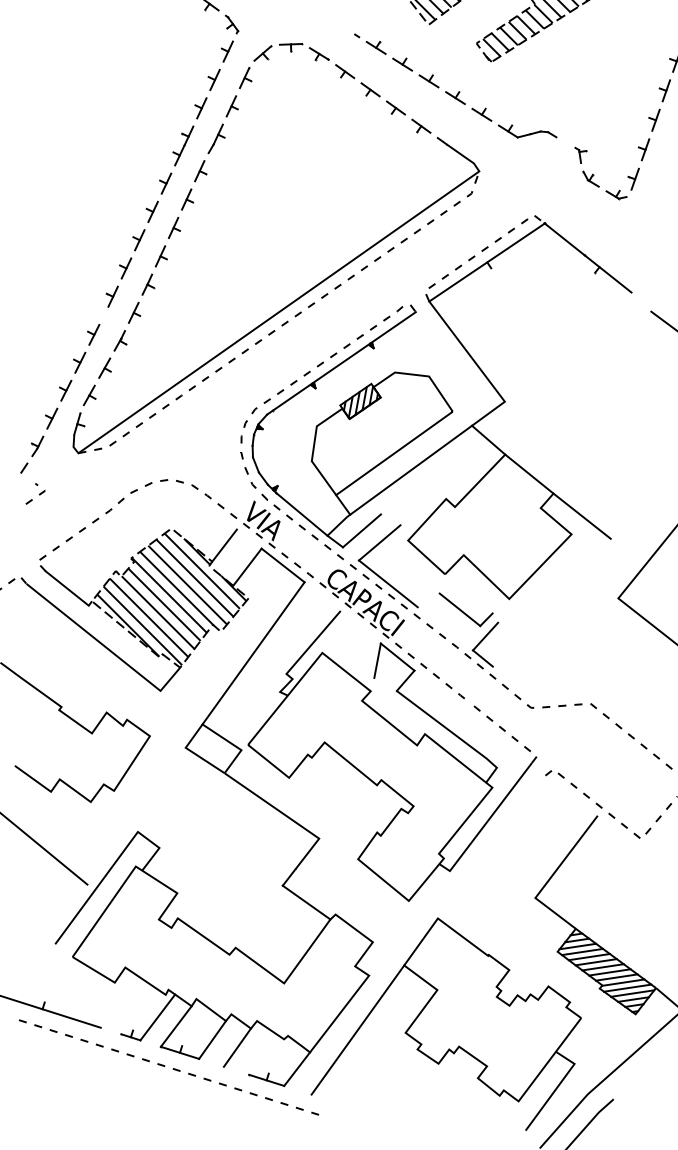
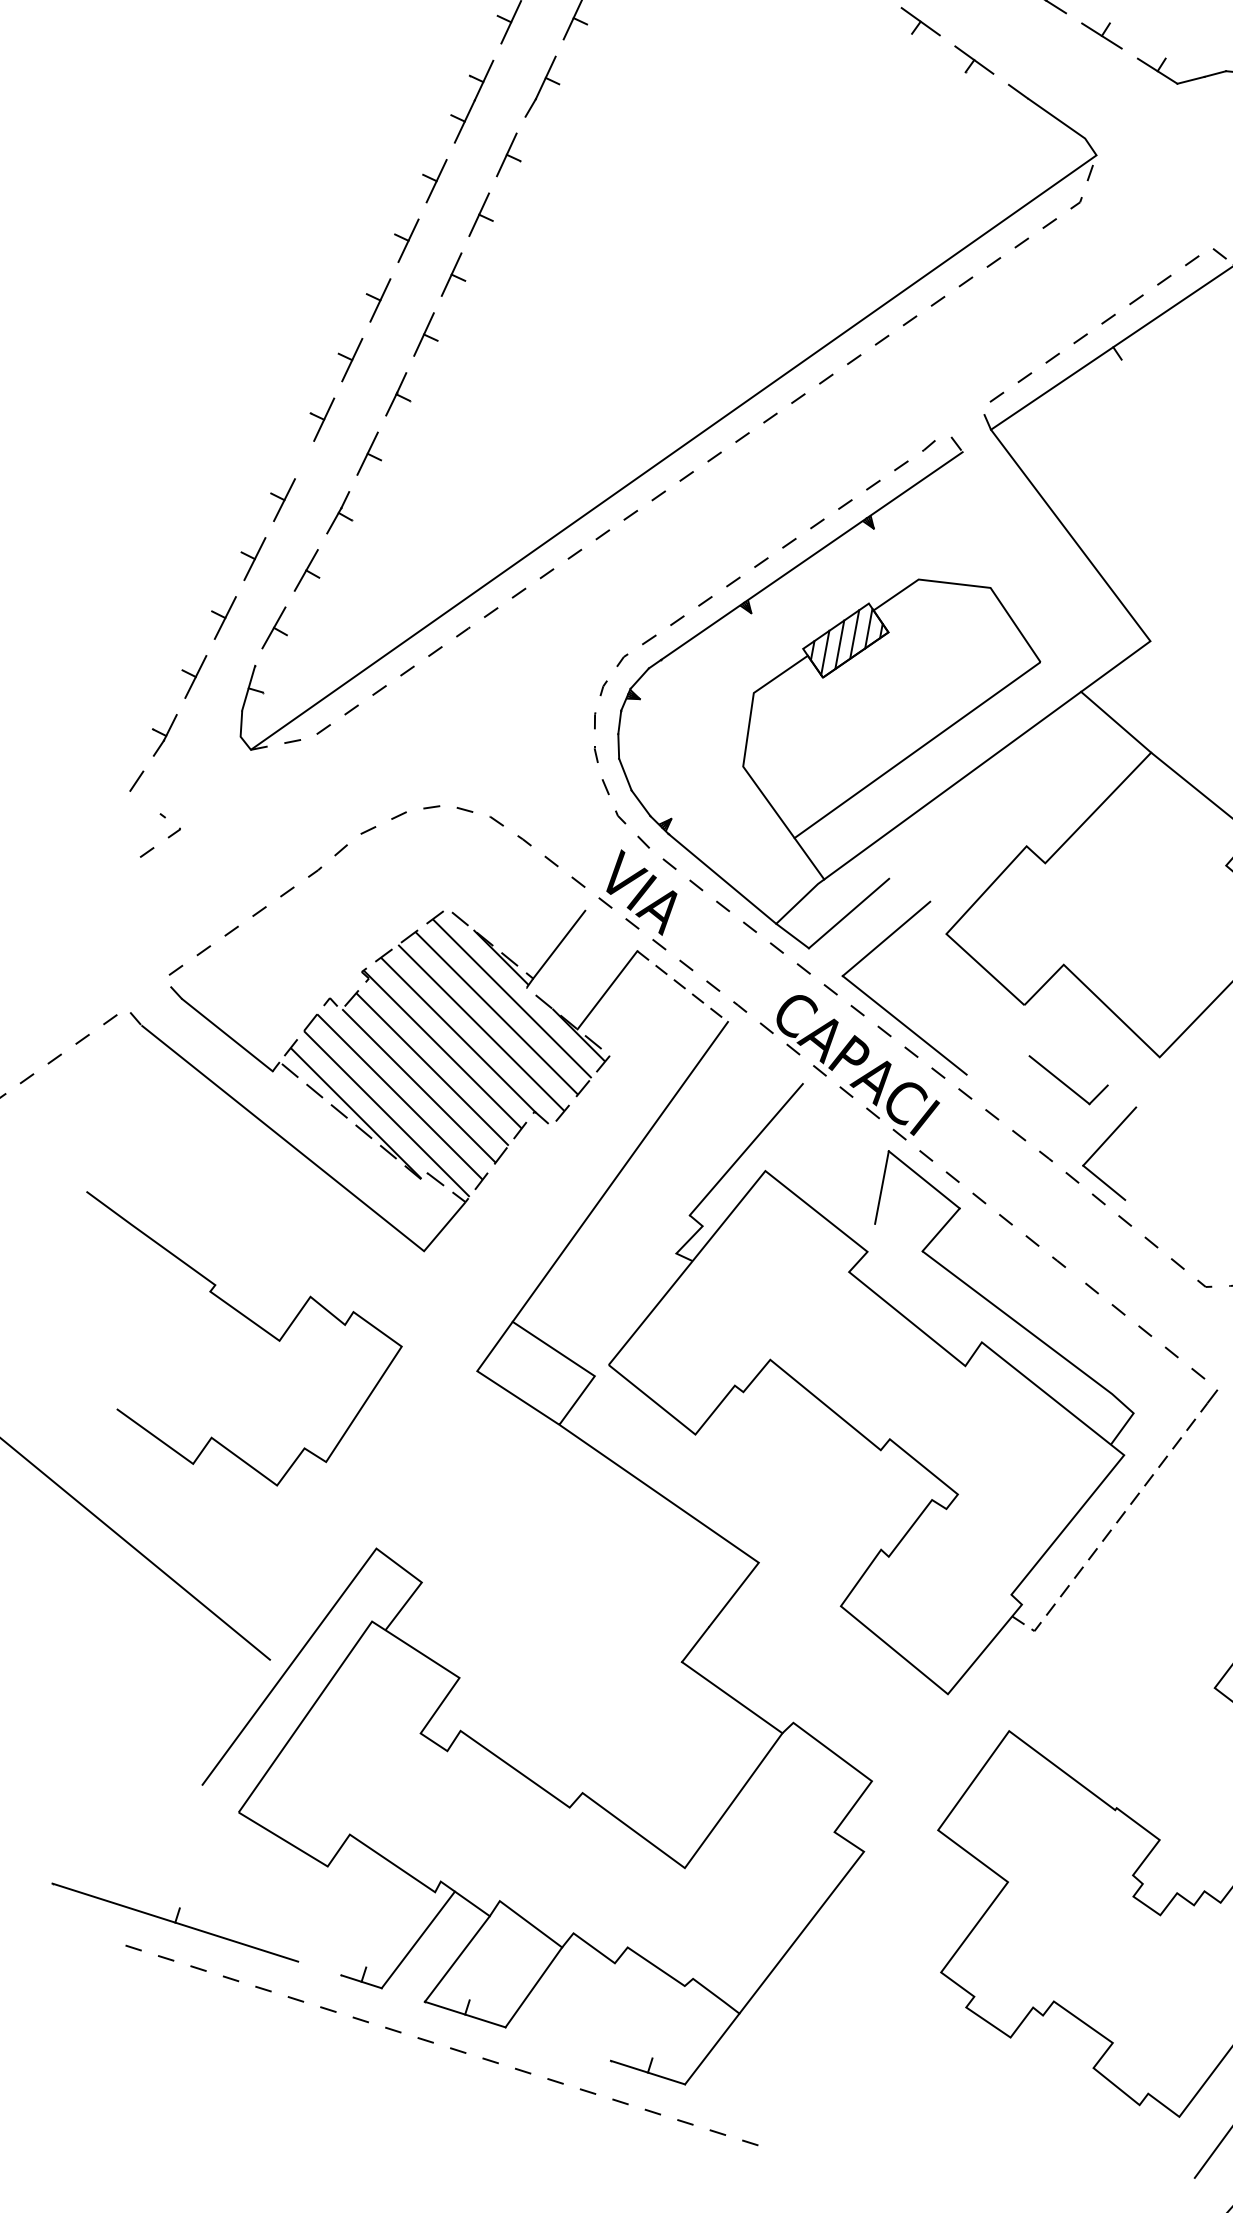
line: (283, 565) -> (683, 986), solid -> dashed
part: (465, 609) -> (1067, 1079), size x0.7
line: (486, 822) -> (1111, 1528), solid -> dashed
line: (357, 1029) -> (839, 1965), removed
line: (237, 1047) -> (586, 2003), removed

